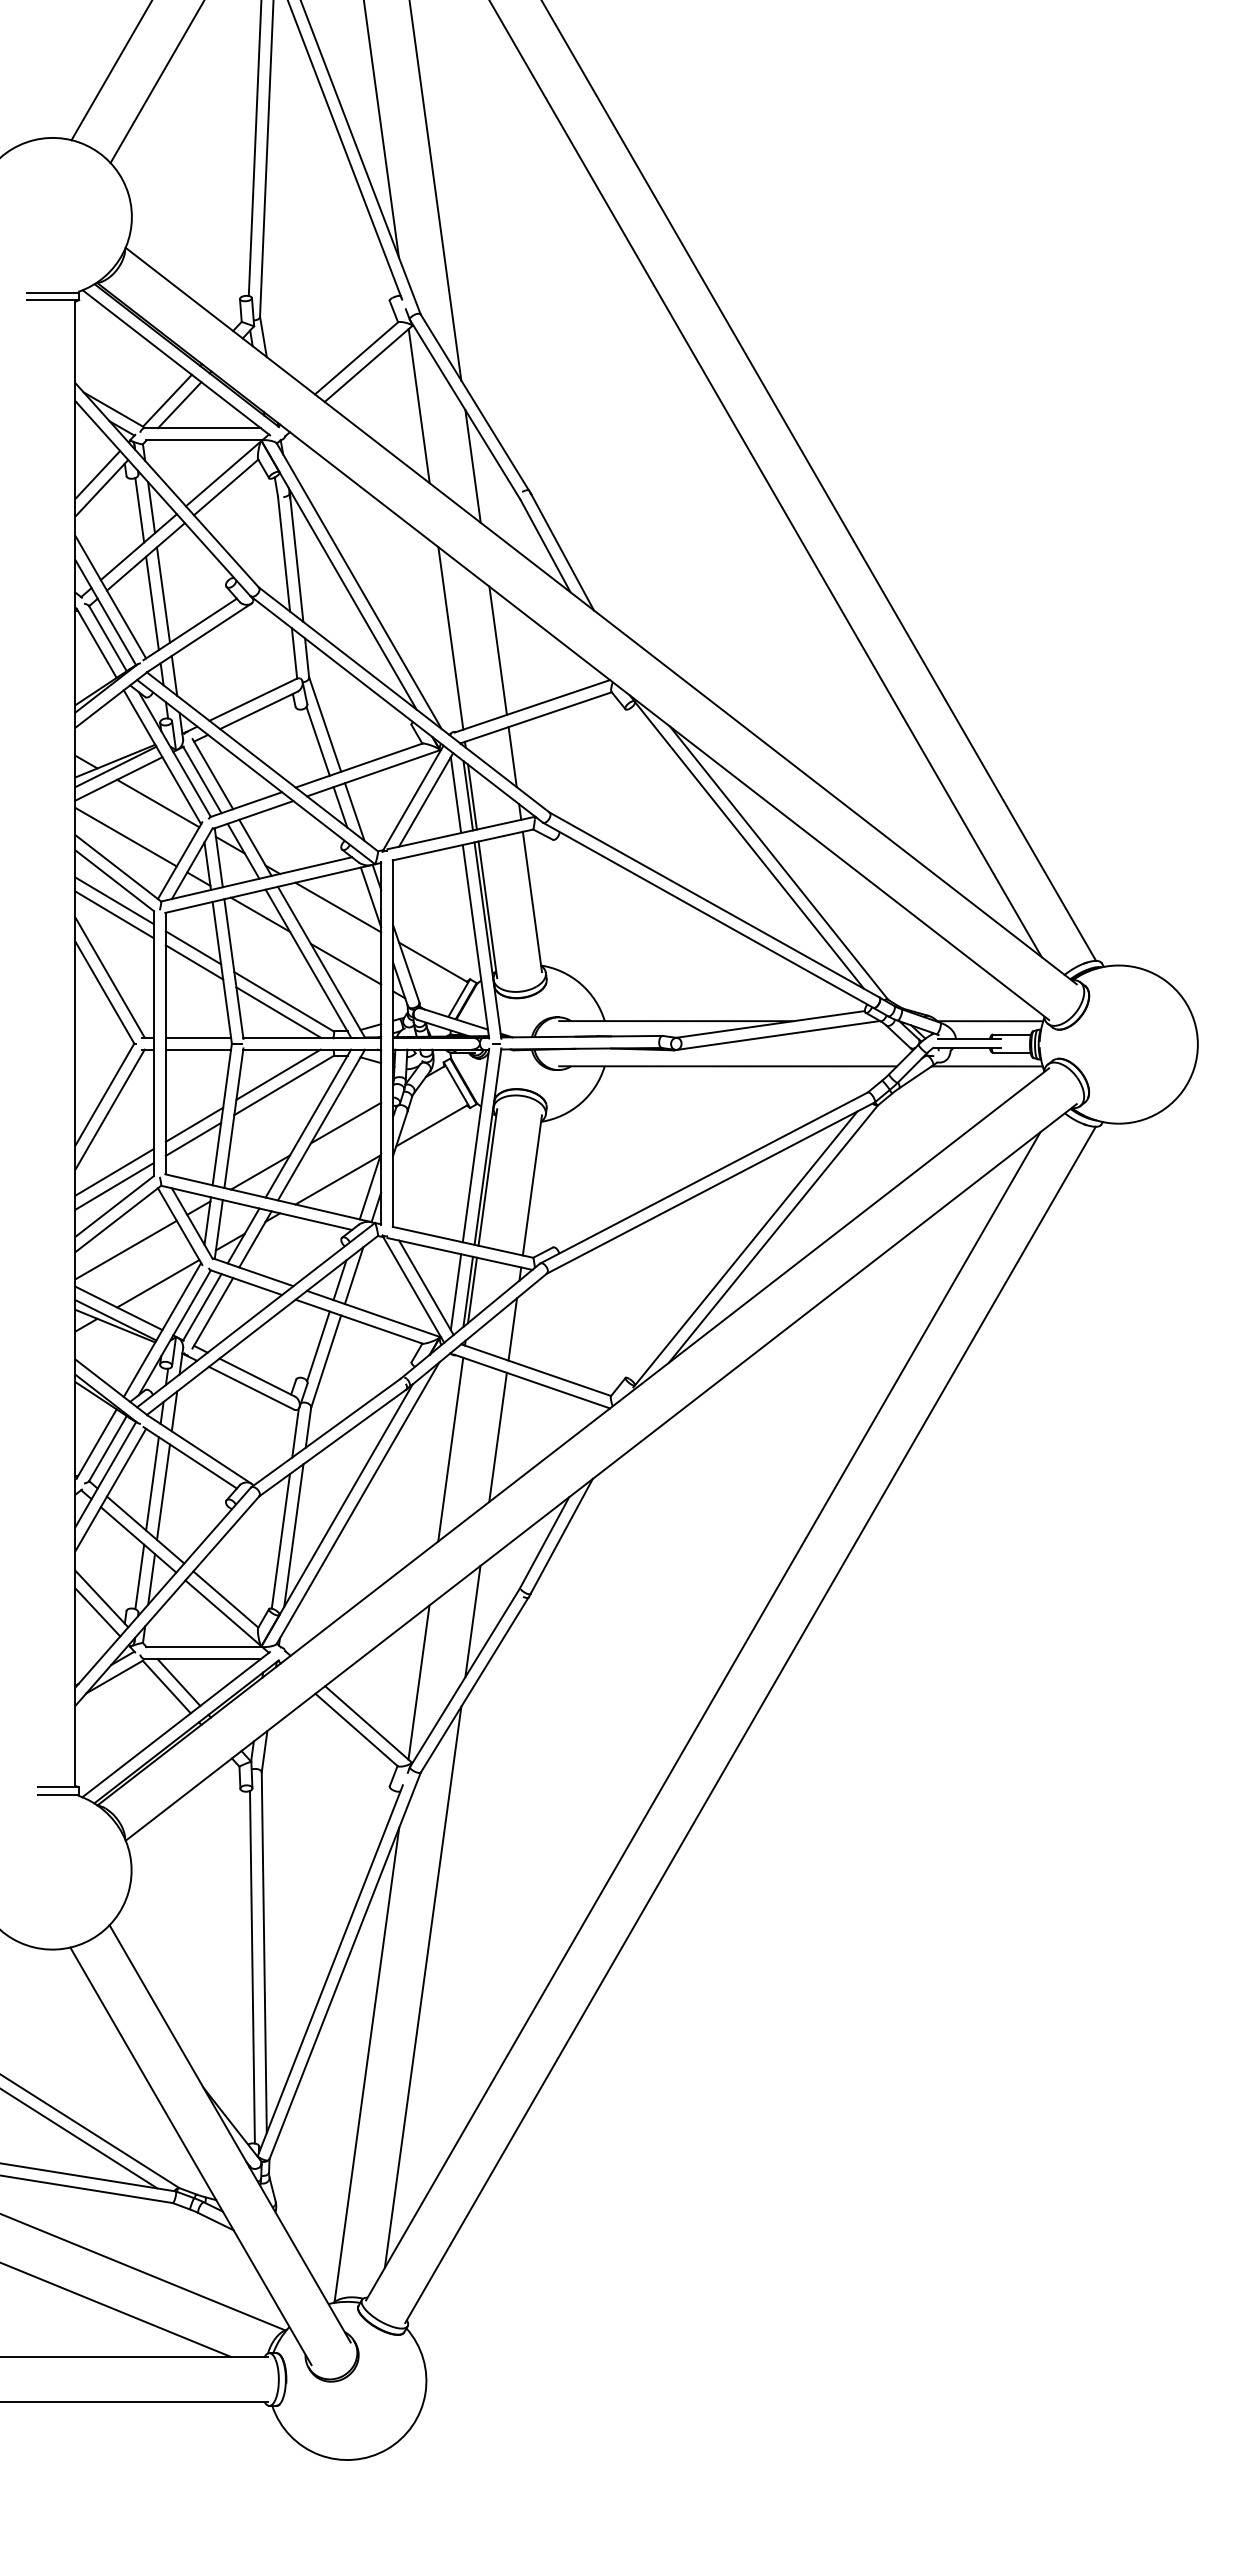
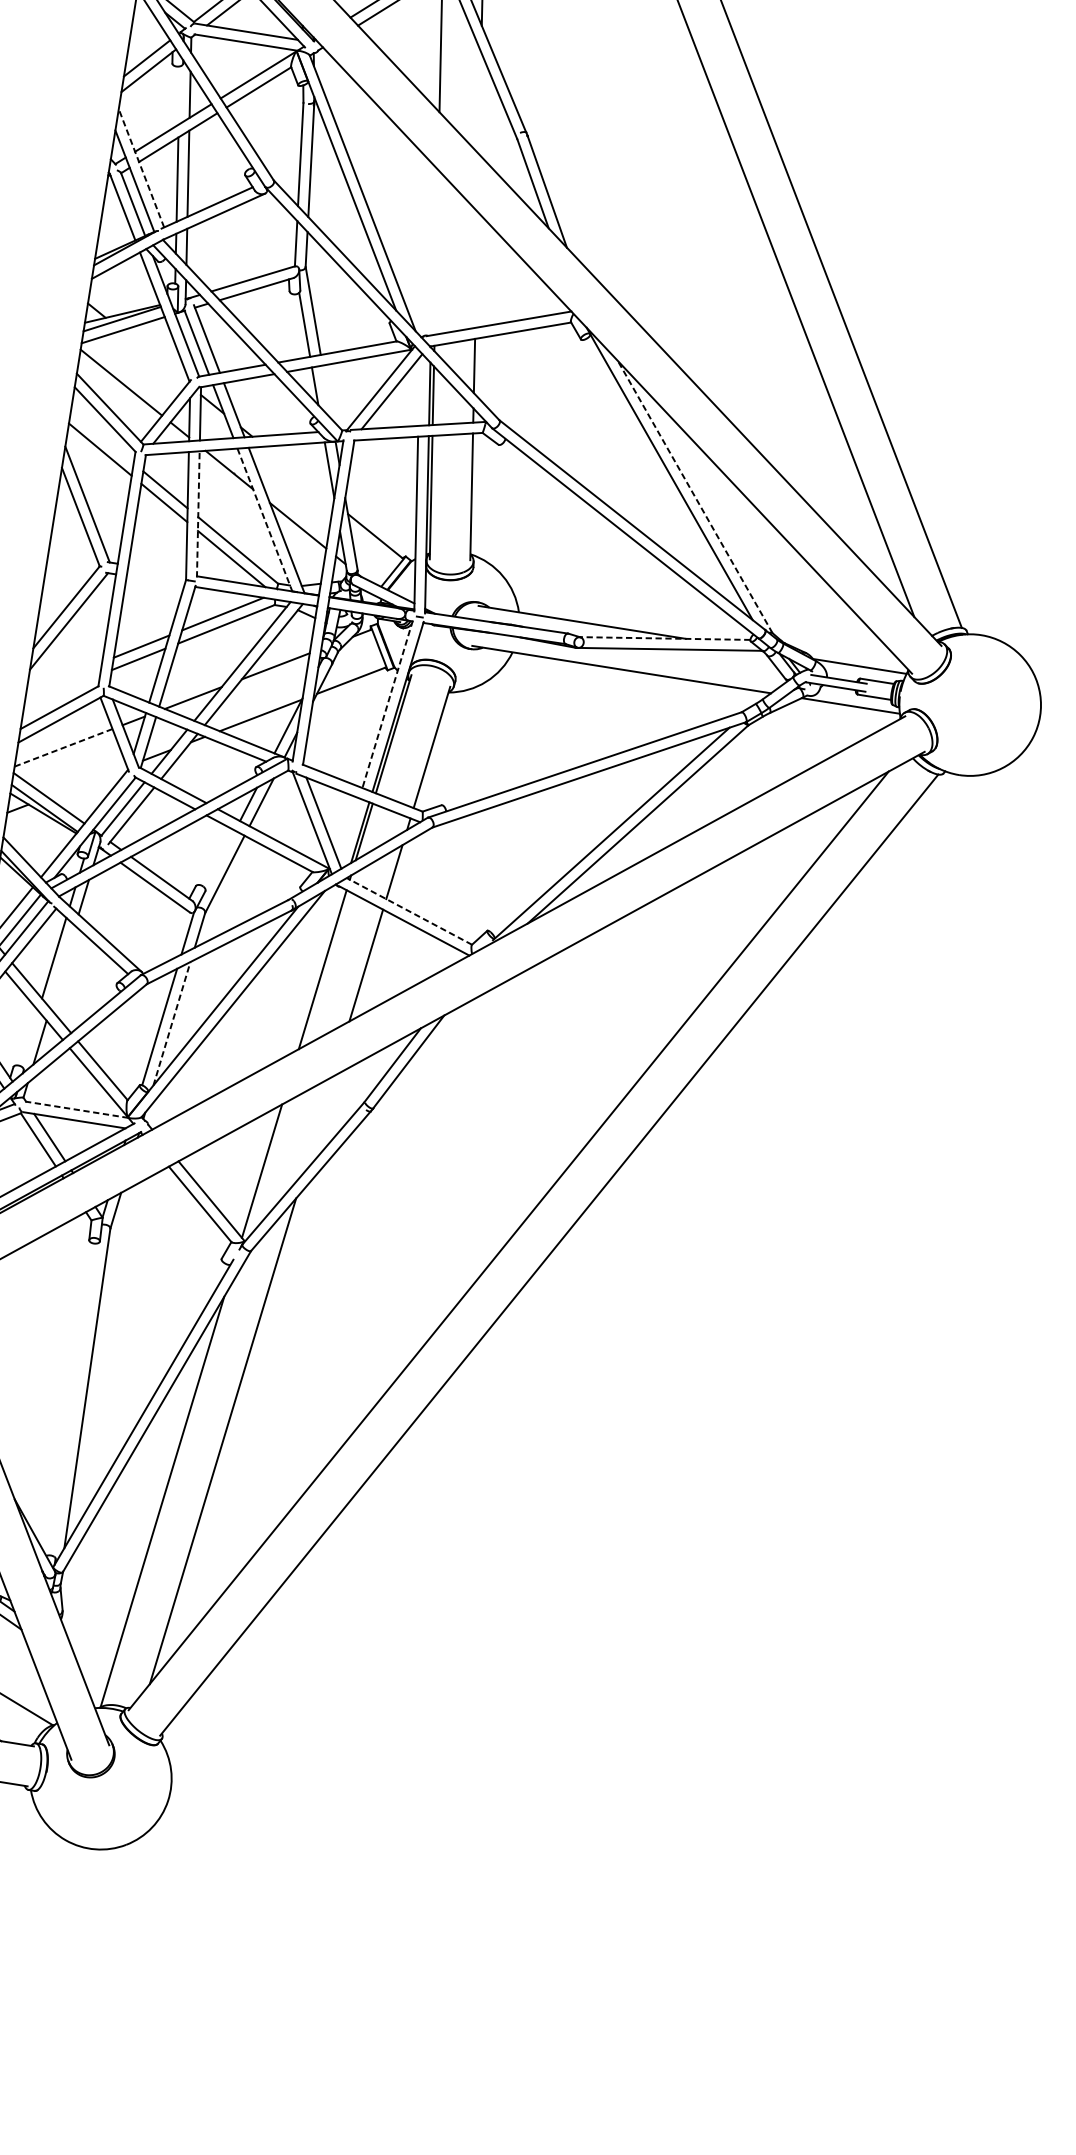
line: (472, 466) -> (479, 103), removed
line: (139, 510) -> (179, 95), removed
line: (110, 597) -> (141, 168), solid -> dashed
line: (450, 638) -> (436, 252), removed
line: (497, 650) -> (476, 269), removed
line: (455, 795) -> (418, 391), removed
line: (158, 803) -> (154, 357), removed
line: (354, 811) -> (326, 391), removed
line: (779, 863) -> (695, 497), solid -> dashed
line: (114, 900) -> (102, 437), removed
line: (338, 907) -> (299, 474), removed
line: (308, 964) -> (264, 520), solid -> dashed
line: (233, 968) -> (198, 513), solid -> dashed
line: (770, 1024) -> (665, 638), solid -> dashed
line: (198, 1037) -> (157, 569), removed
line: (198, 1049) -> (155, 580), removed
line: (476, 1145) -> (388, 704), solid -> dashed
line: (114, 1172) -> (64, 677), removed
line: (114, 1186) -> (62, 689), removed
line: (126, 1250) -> (63, 748), solid -> dashed
line: (158, 1283) -> (87, 781), removed
line: (455, 1292) -> (348, 831), removed
line: (318, 1346) -> (220, 859), removed
line: (535, 1370) -> (408, 911), solid -> dashed
line: (163, 1491) -> (62, 966), removed
line: (293, 1535) -> (171, 1023), solid -> dashed
line: (139, 1576) -> (29, 1038), removed
line: (472, 1621) -> (317, 1124), removed
line: (203, 1647) -> (76, 1110), solid -> dashed
line: (252, 1966) -> (75, 1399), removed

